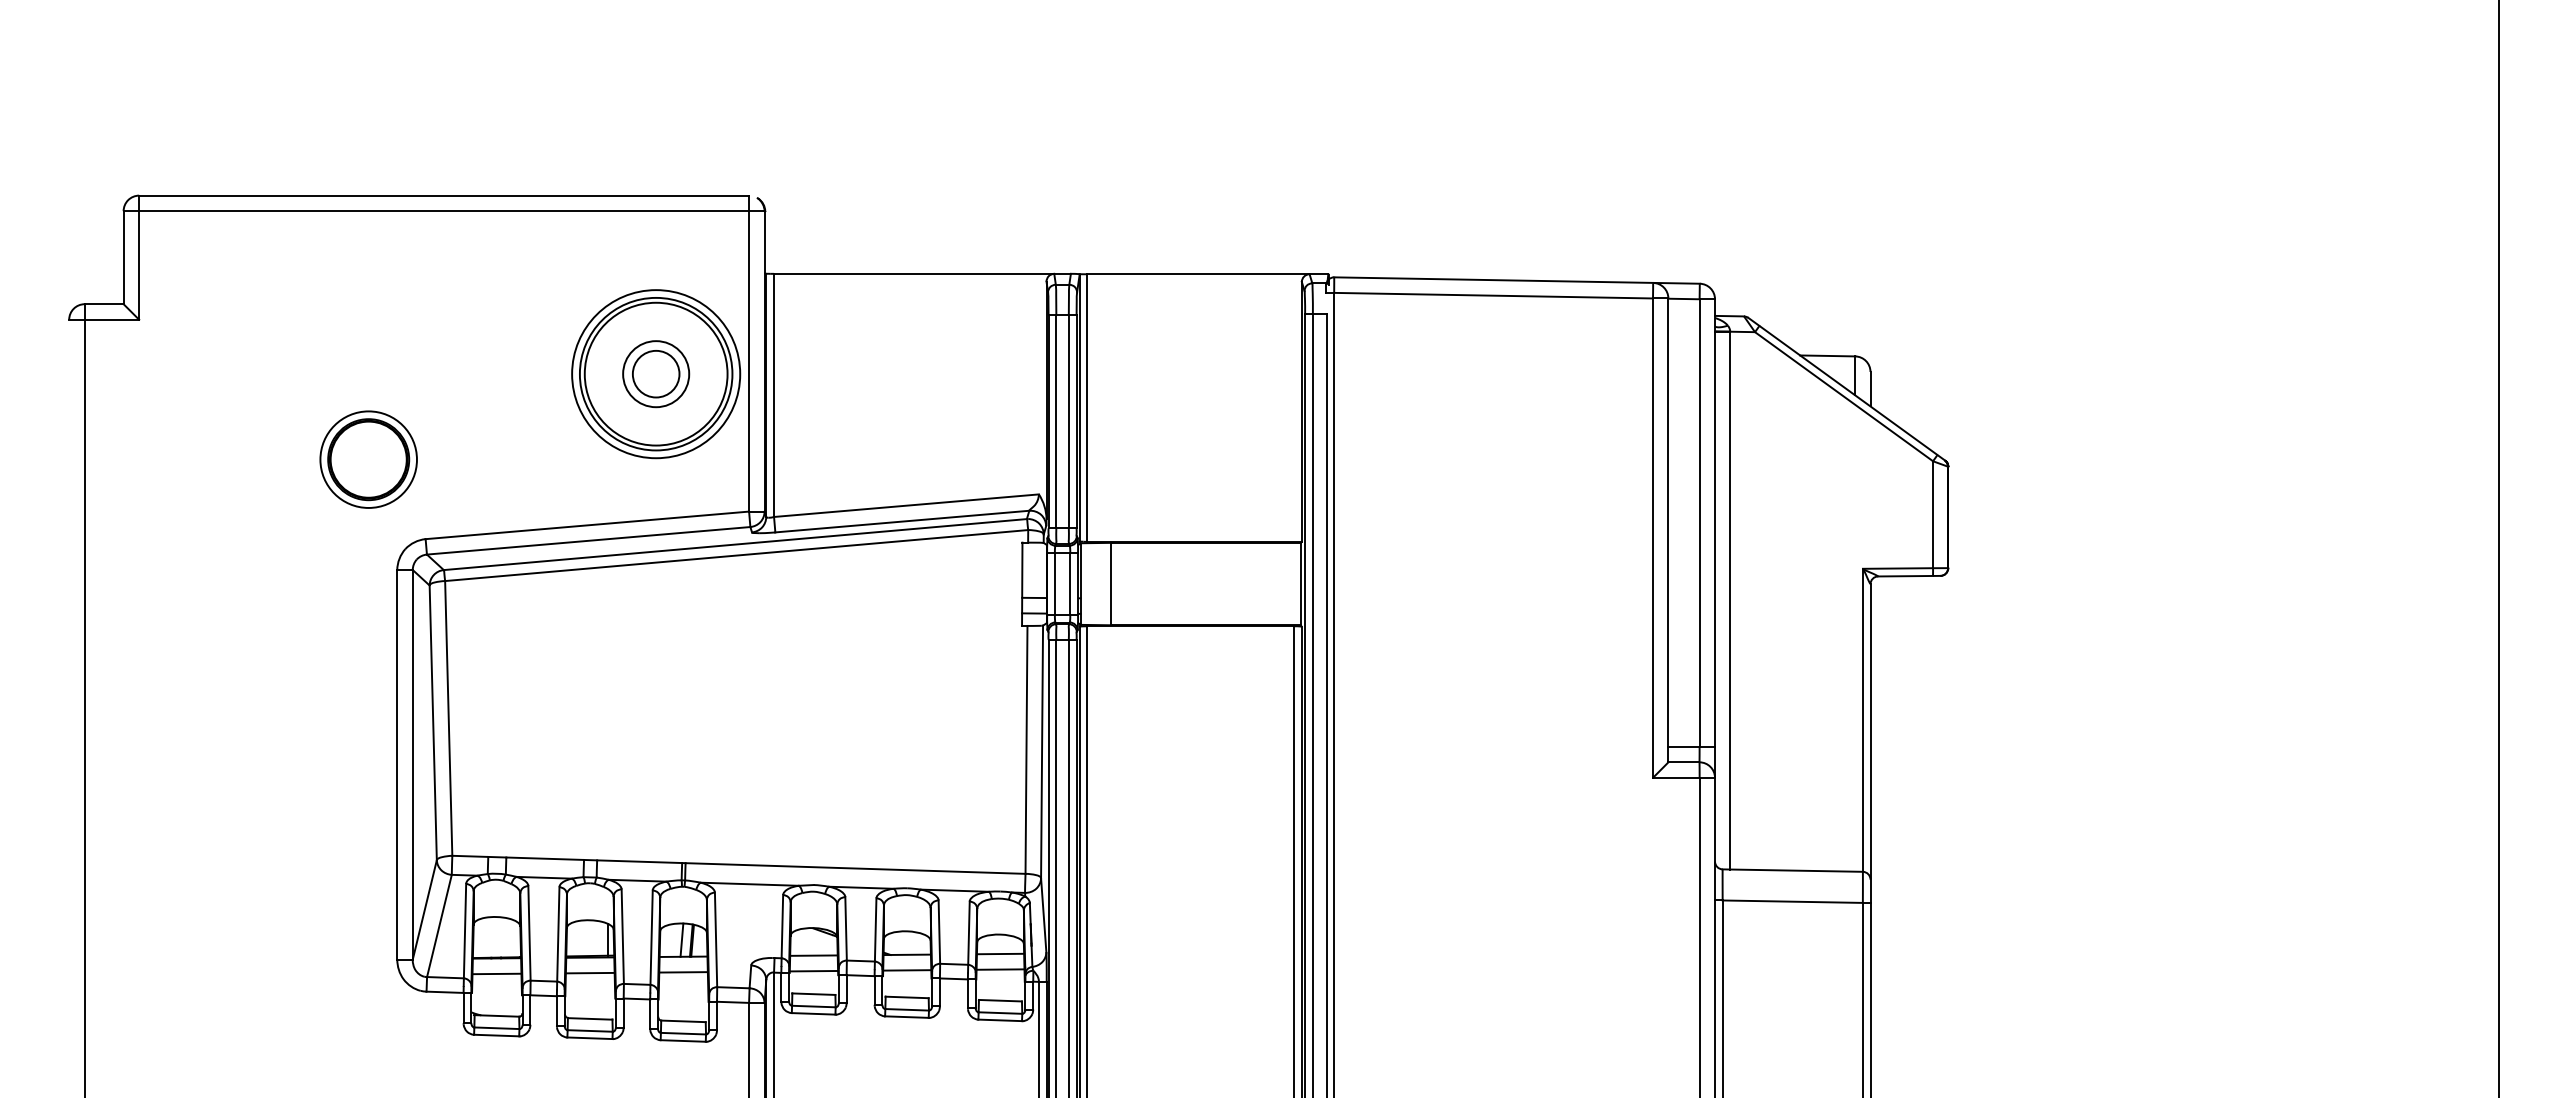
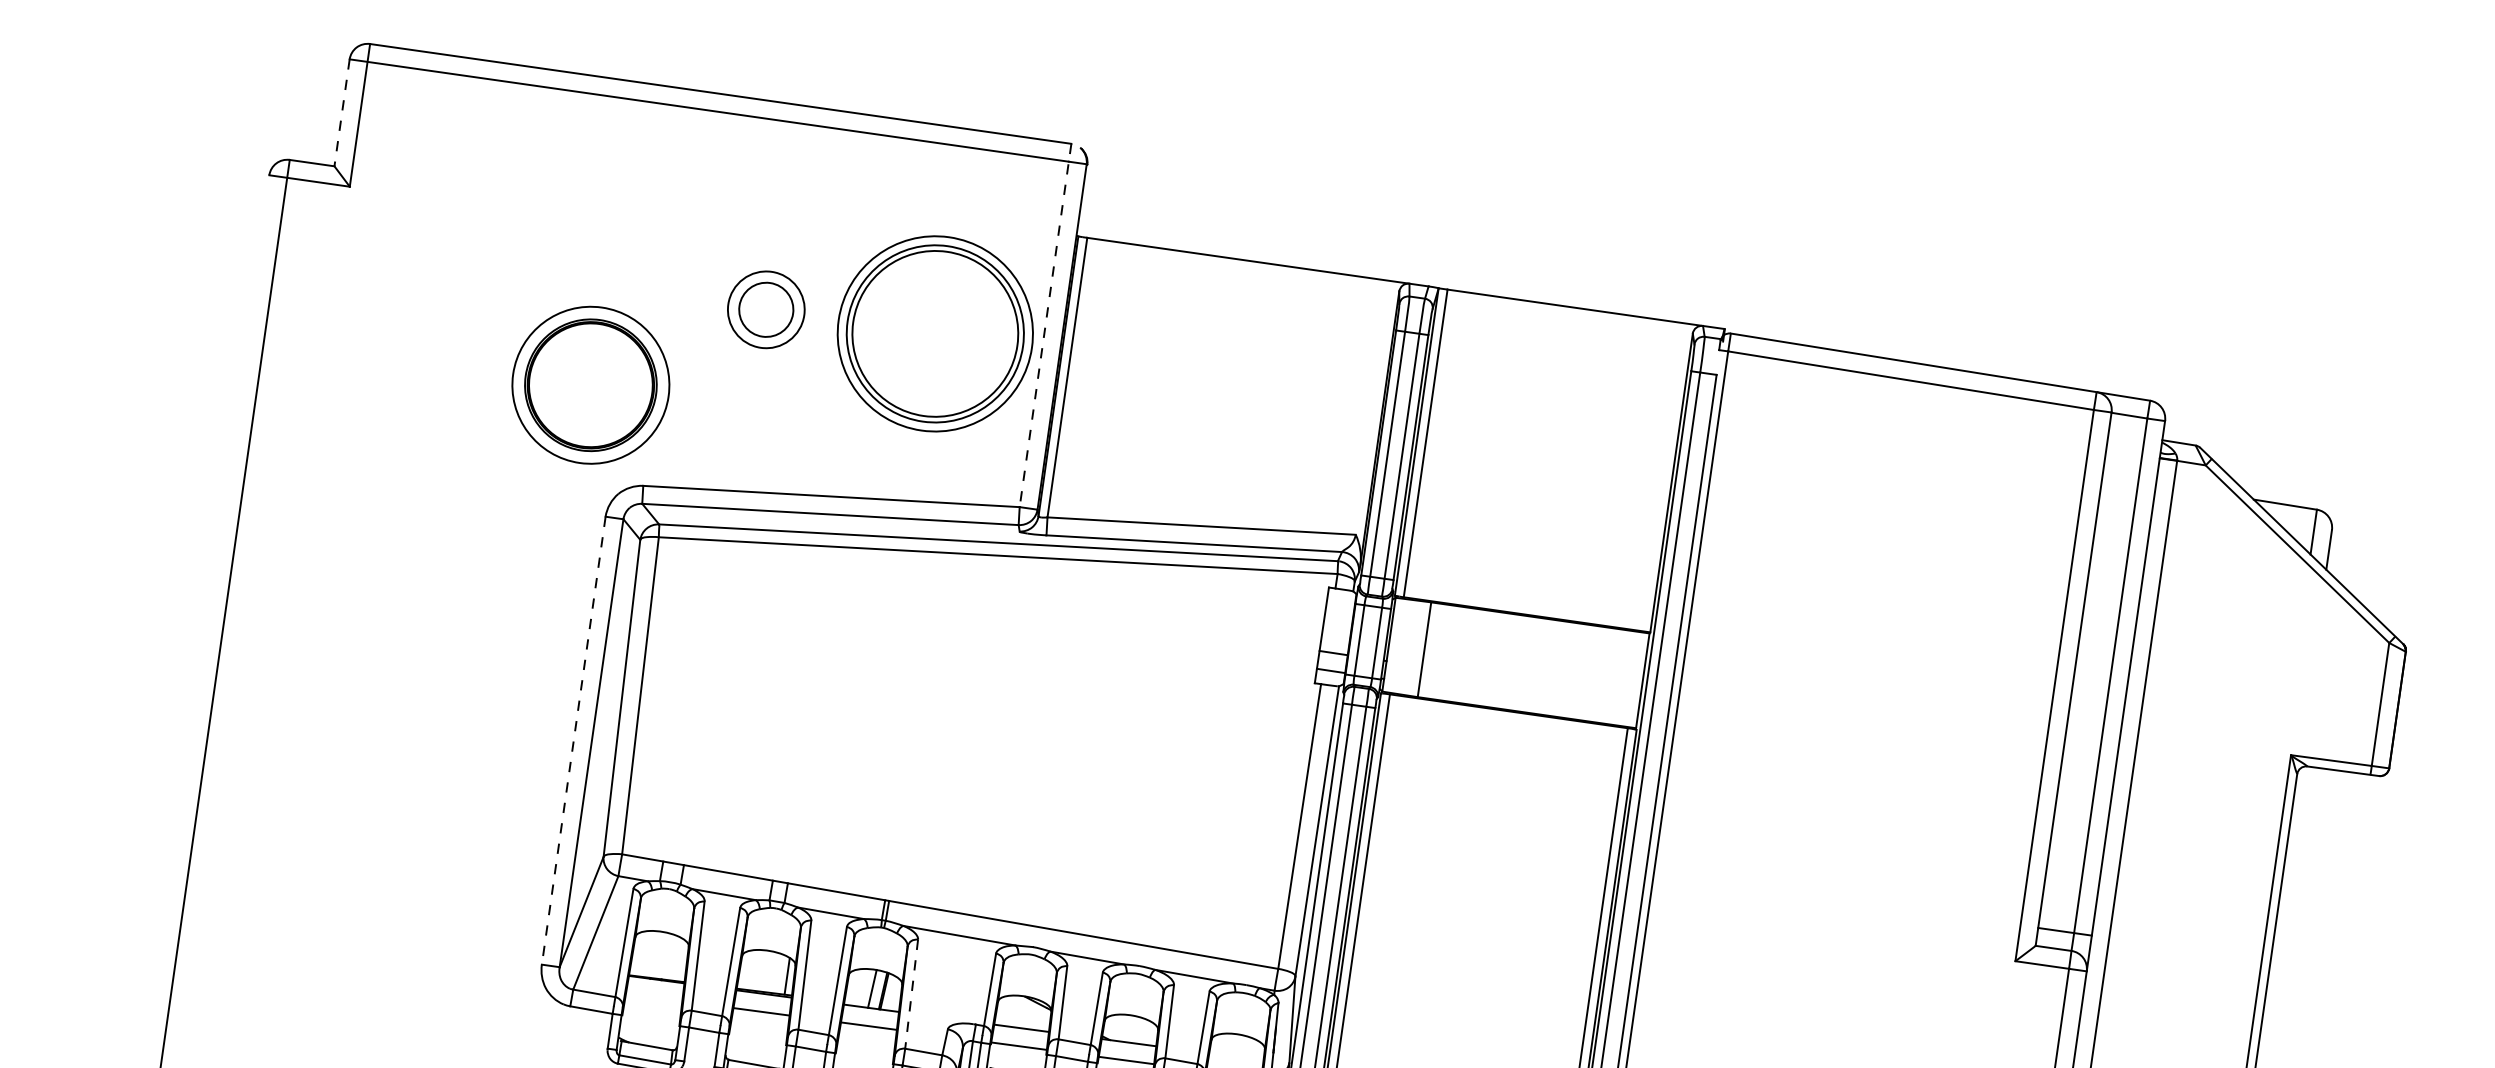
line: (123, 257) -> (341, 112), solid -> dashed
line: (749, 353) -> (1046, 325), solid -> dashed
part: (656, 374) -> (766, 310), moved
part: (368, 459) -> (590, 384), size x1.4
line: (397, 764) -> (574, 740), solid -> dashed
line: (716, 940) -> (912, 994), solid -> dashed
line: (1000, 953) -> (1236, 1056), removed
line: (496, 973) -> (653, 996), removed

